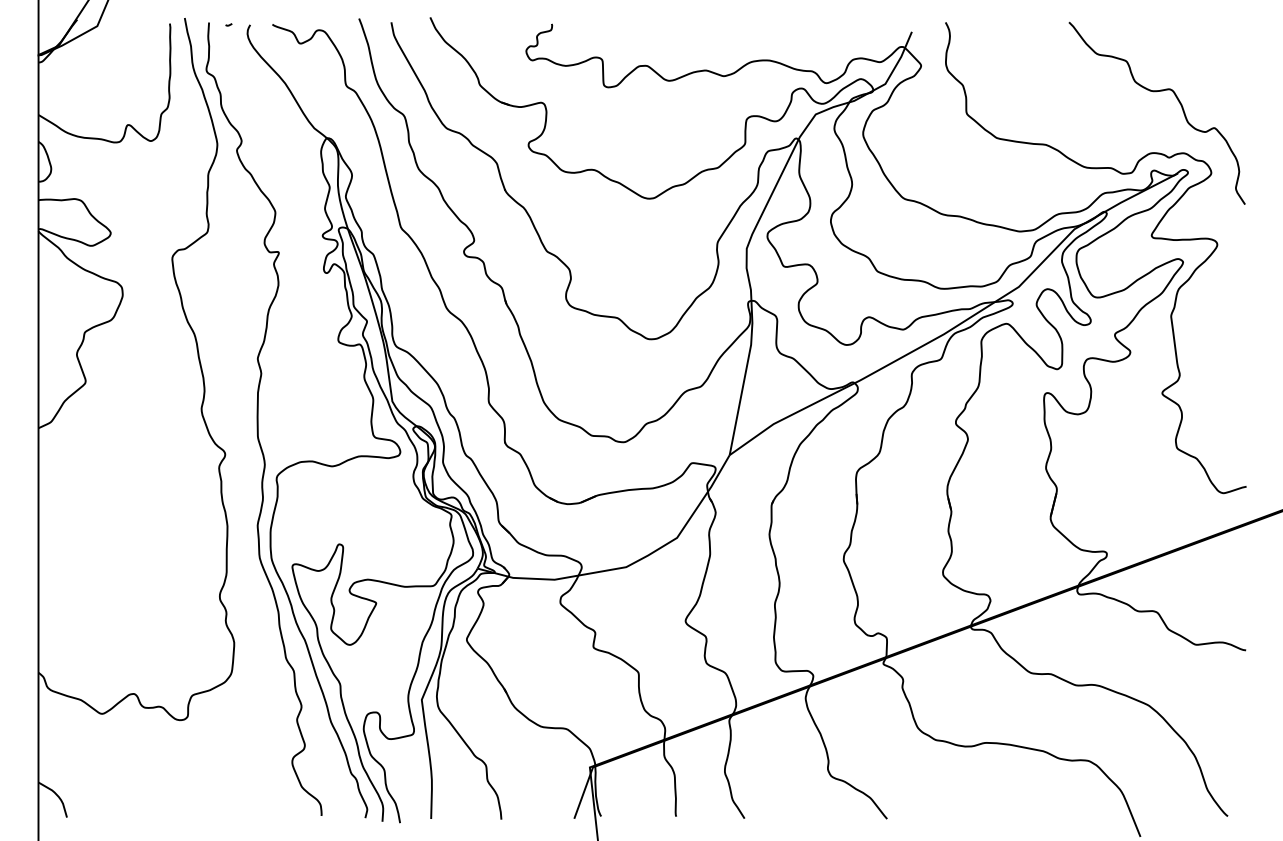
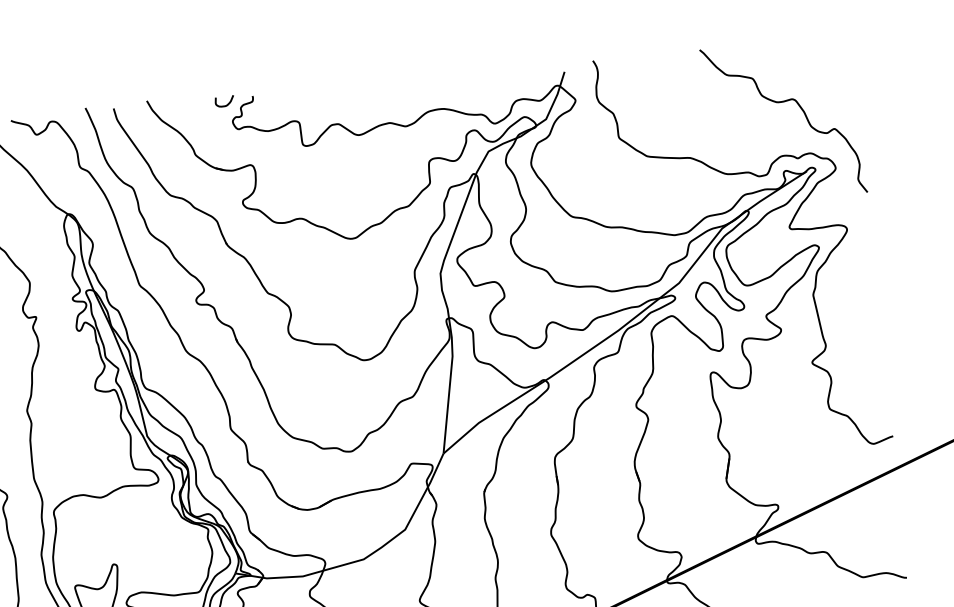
curve: (522, 29) -> (227, 103), added

